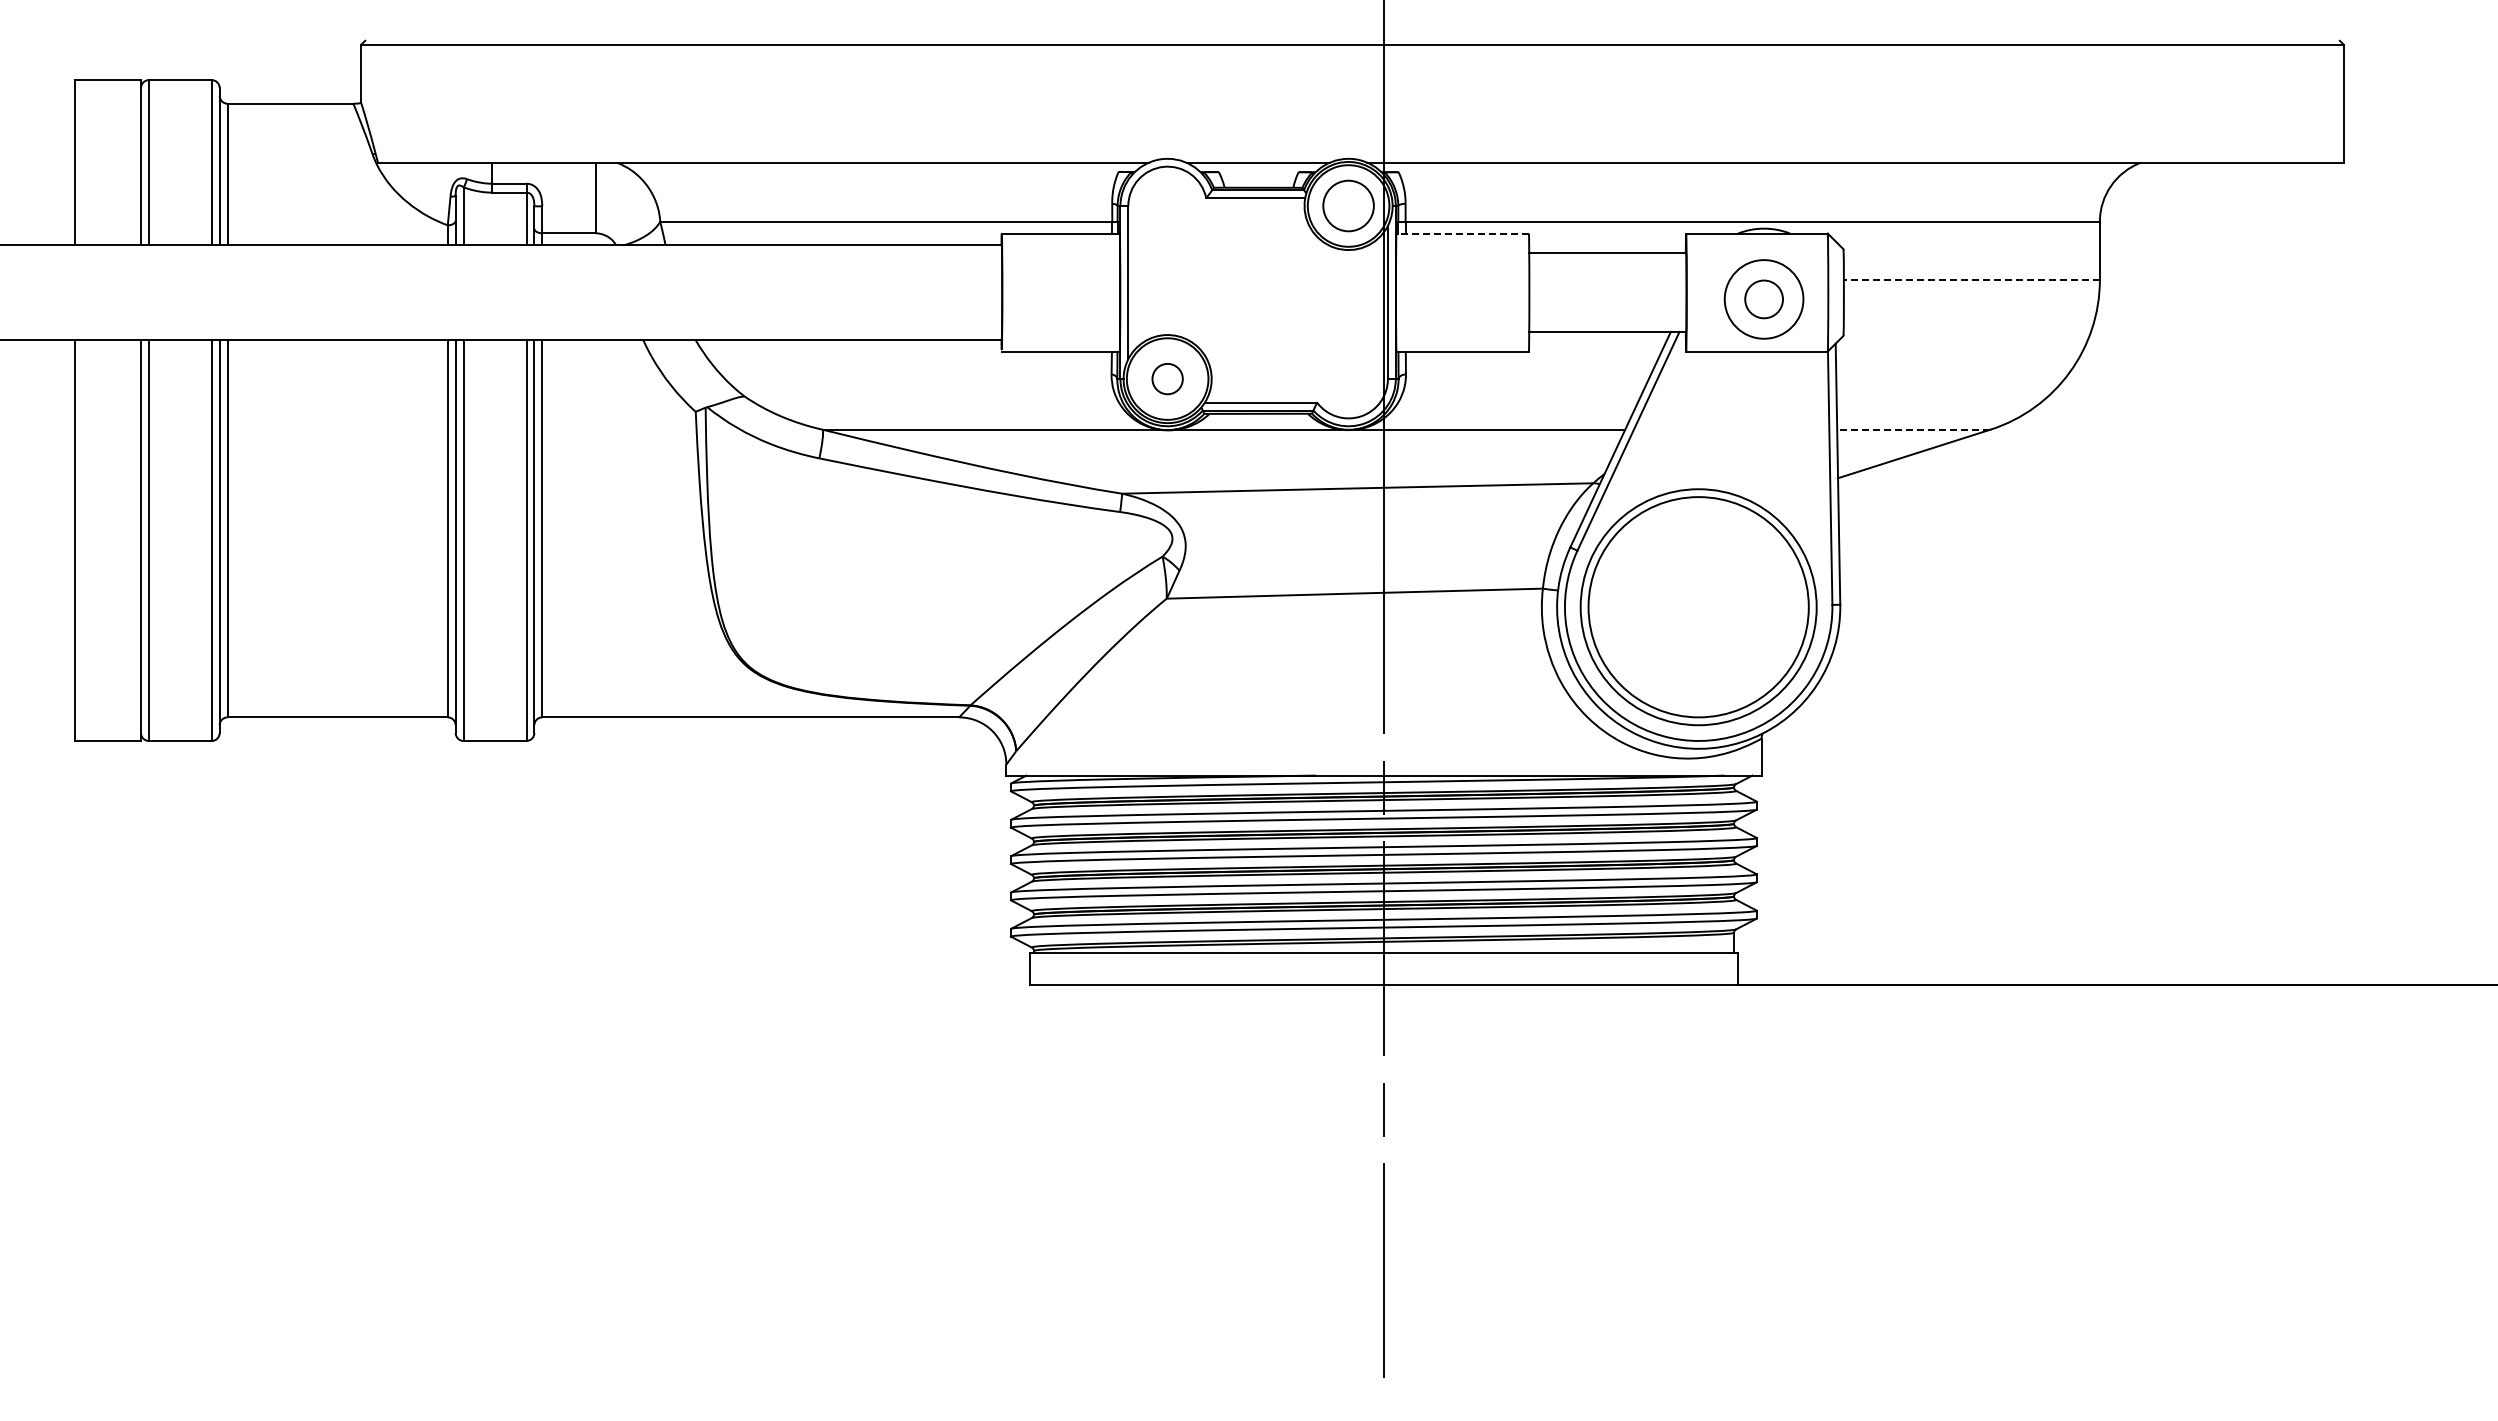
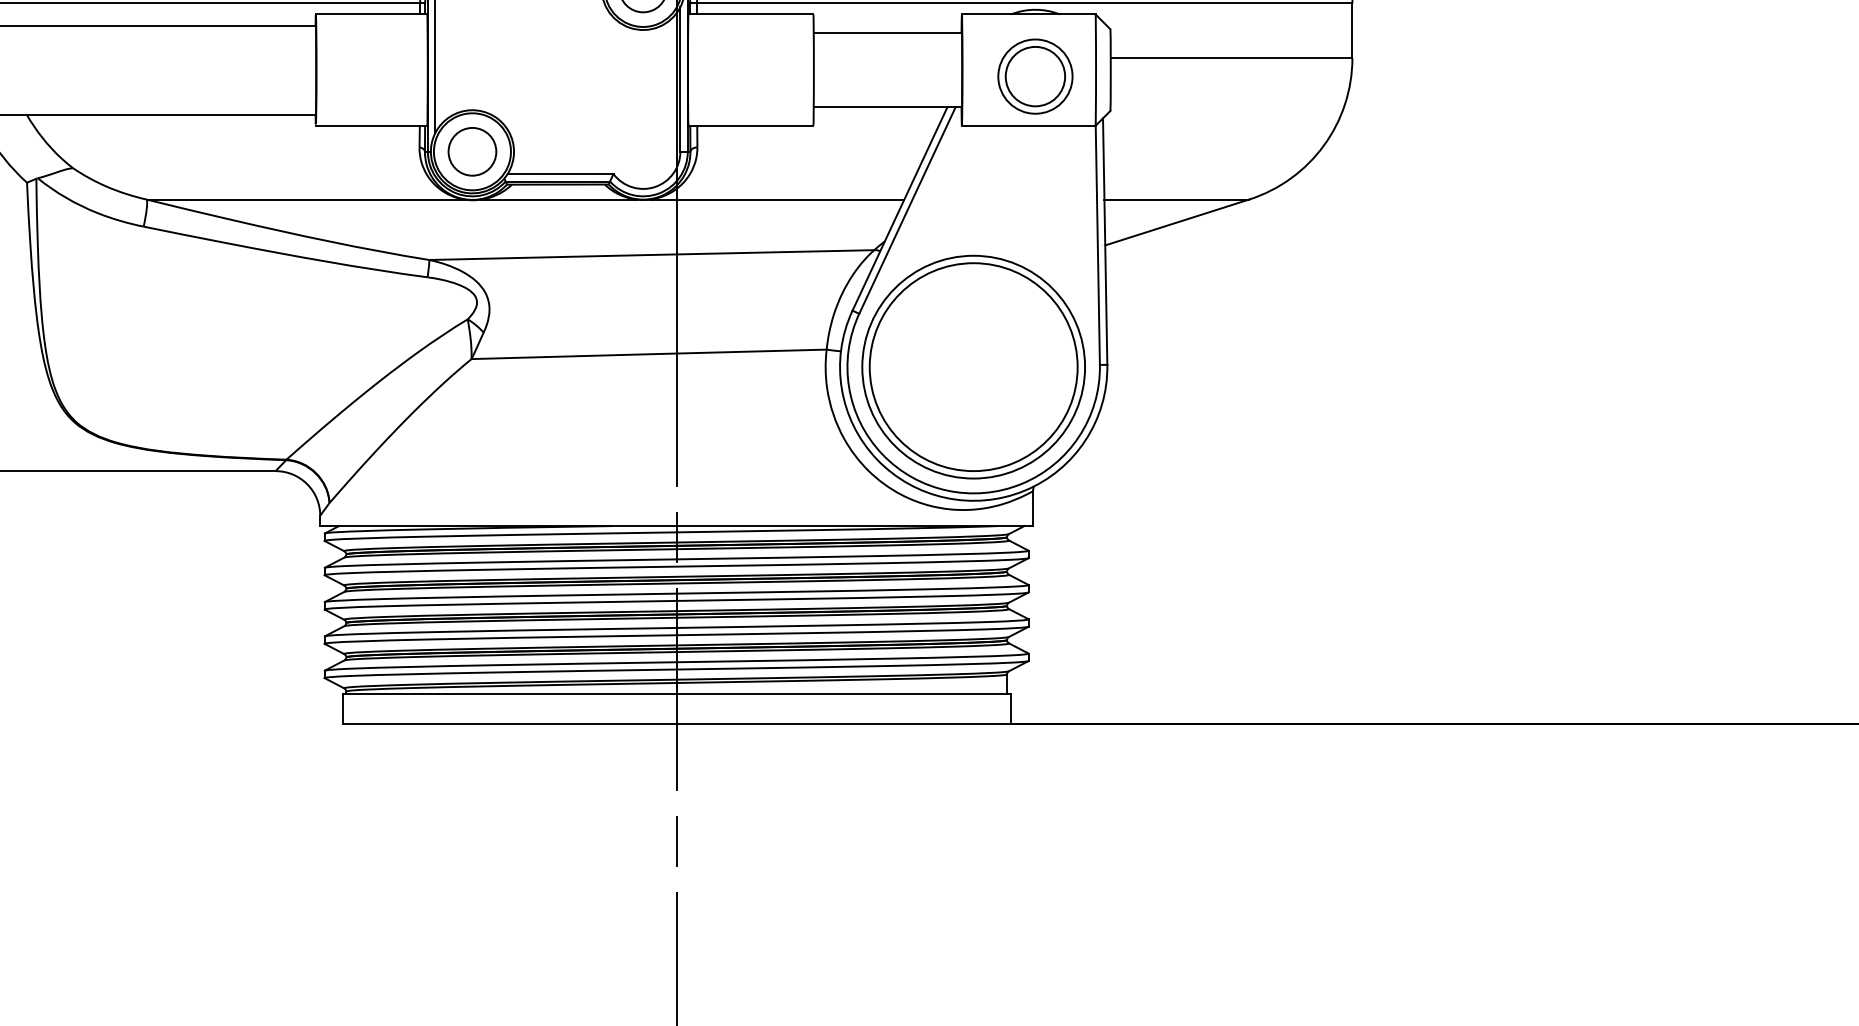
line: (1462, 233) -> (750, 14), dashed -> solid
line: (1971, 279) -> (1231, 57), dashed -> solid
circle: (1763, 298) -> (1034, 75), size x1.67
circle: (1167, 378) -> (472, 151), size x1.67
line: (1913, 429) -> (1176, 199), dashed -> solid

